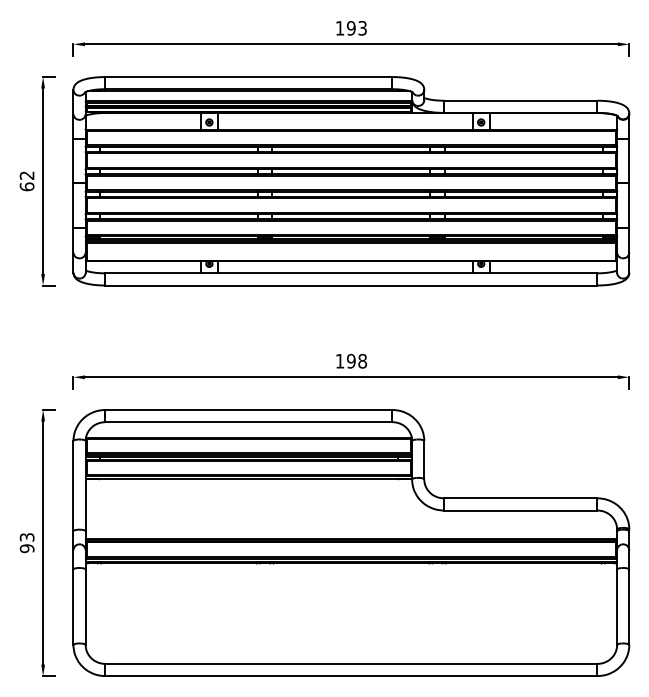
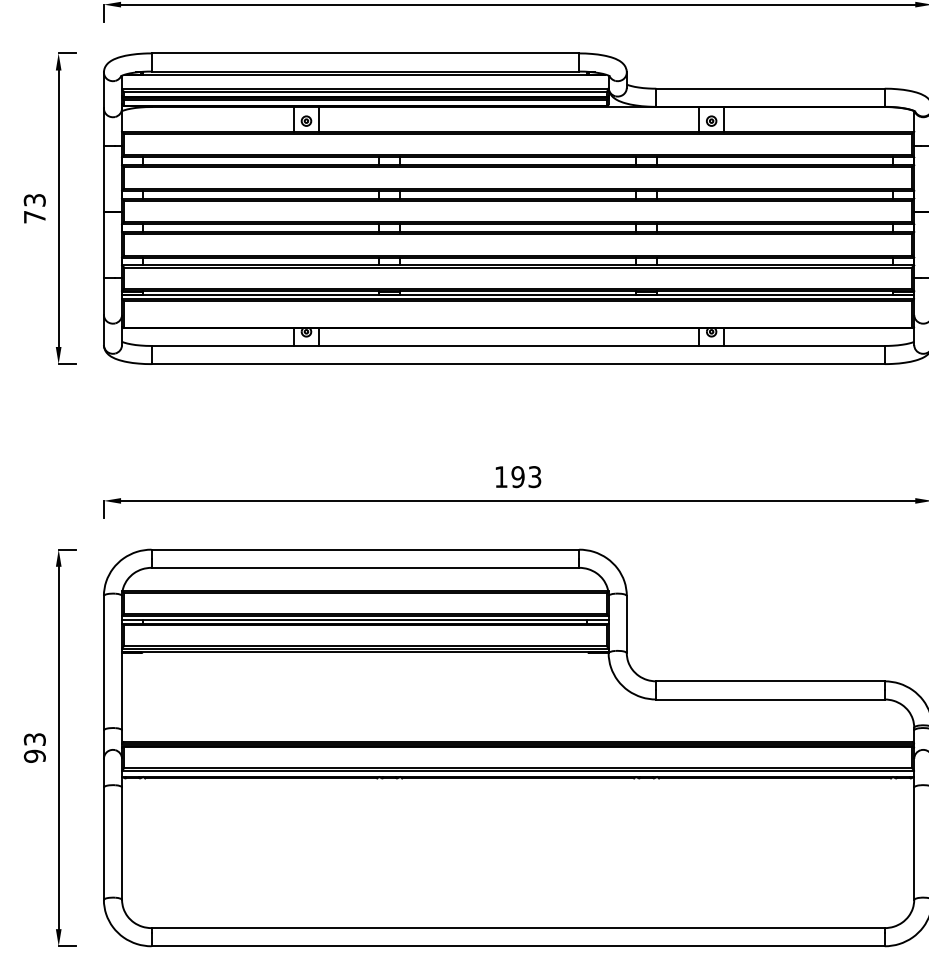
text: (26, 181) -> (33, 209), 62 -> 73
text: (362, 361) -> (534, 477), 198 -> 193

